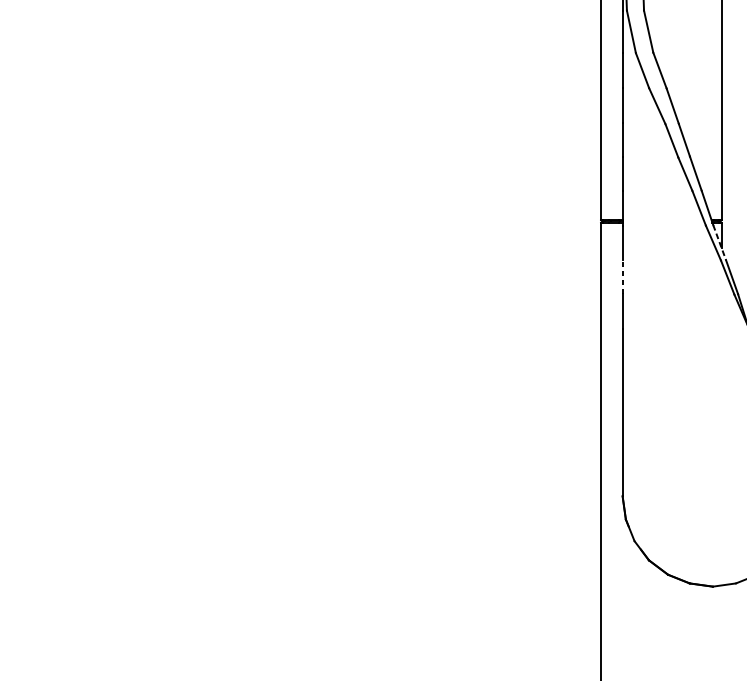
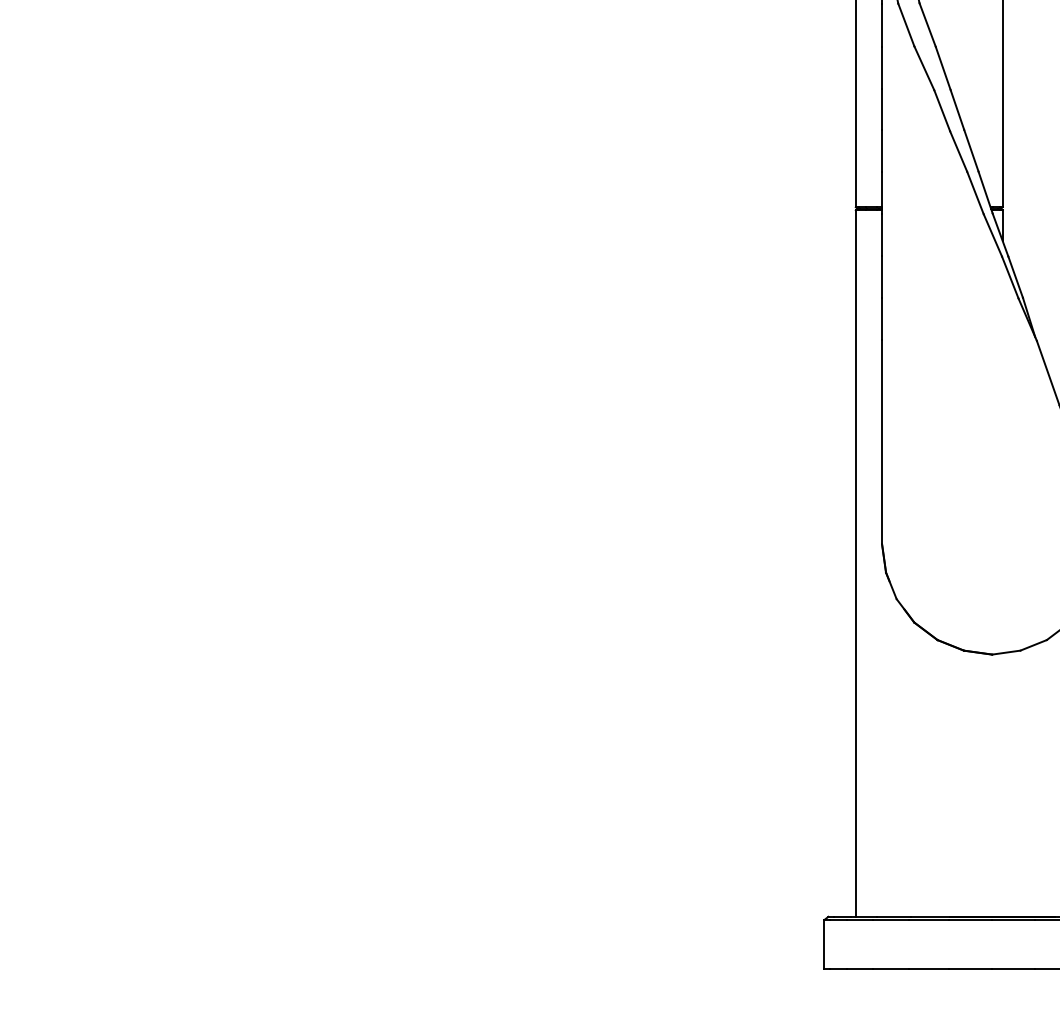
line: (719, 243) -> (1000, 235), dashed -> solid
line: (622, 277) -> (882, 277), dashed -> solid

